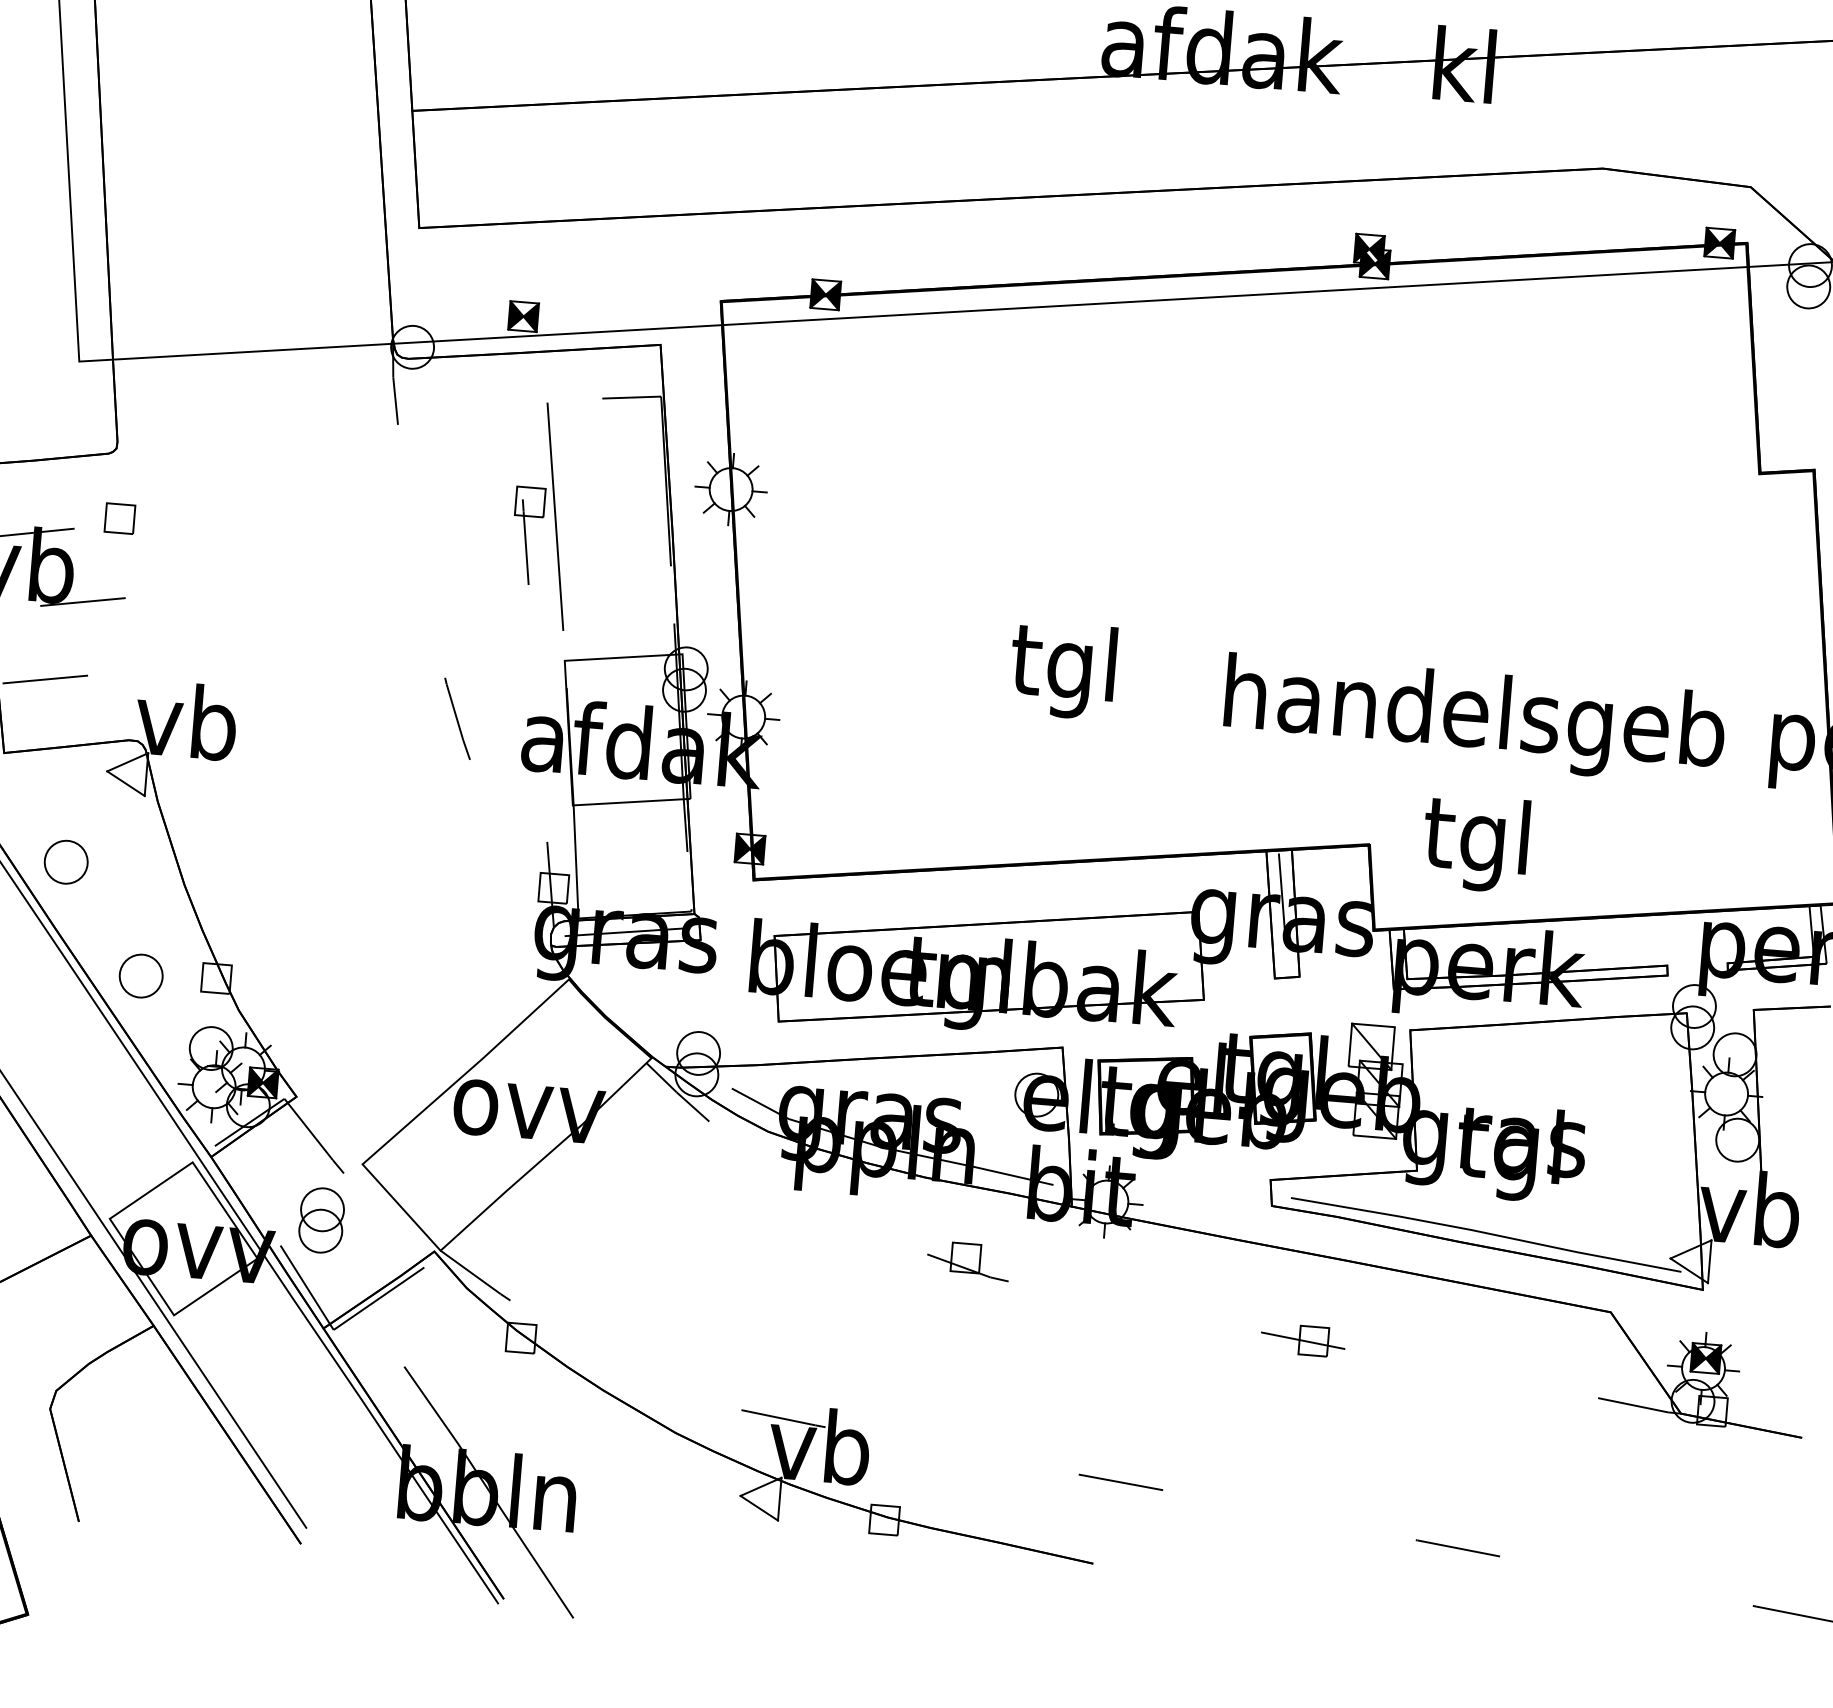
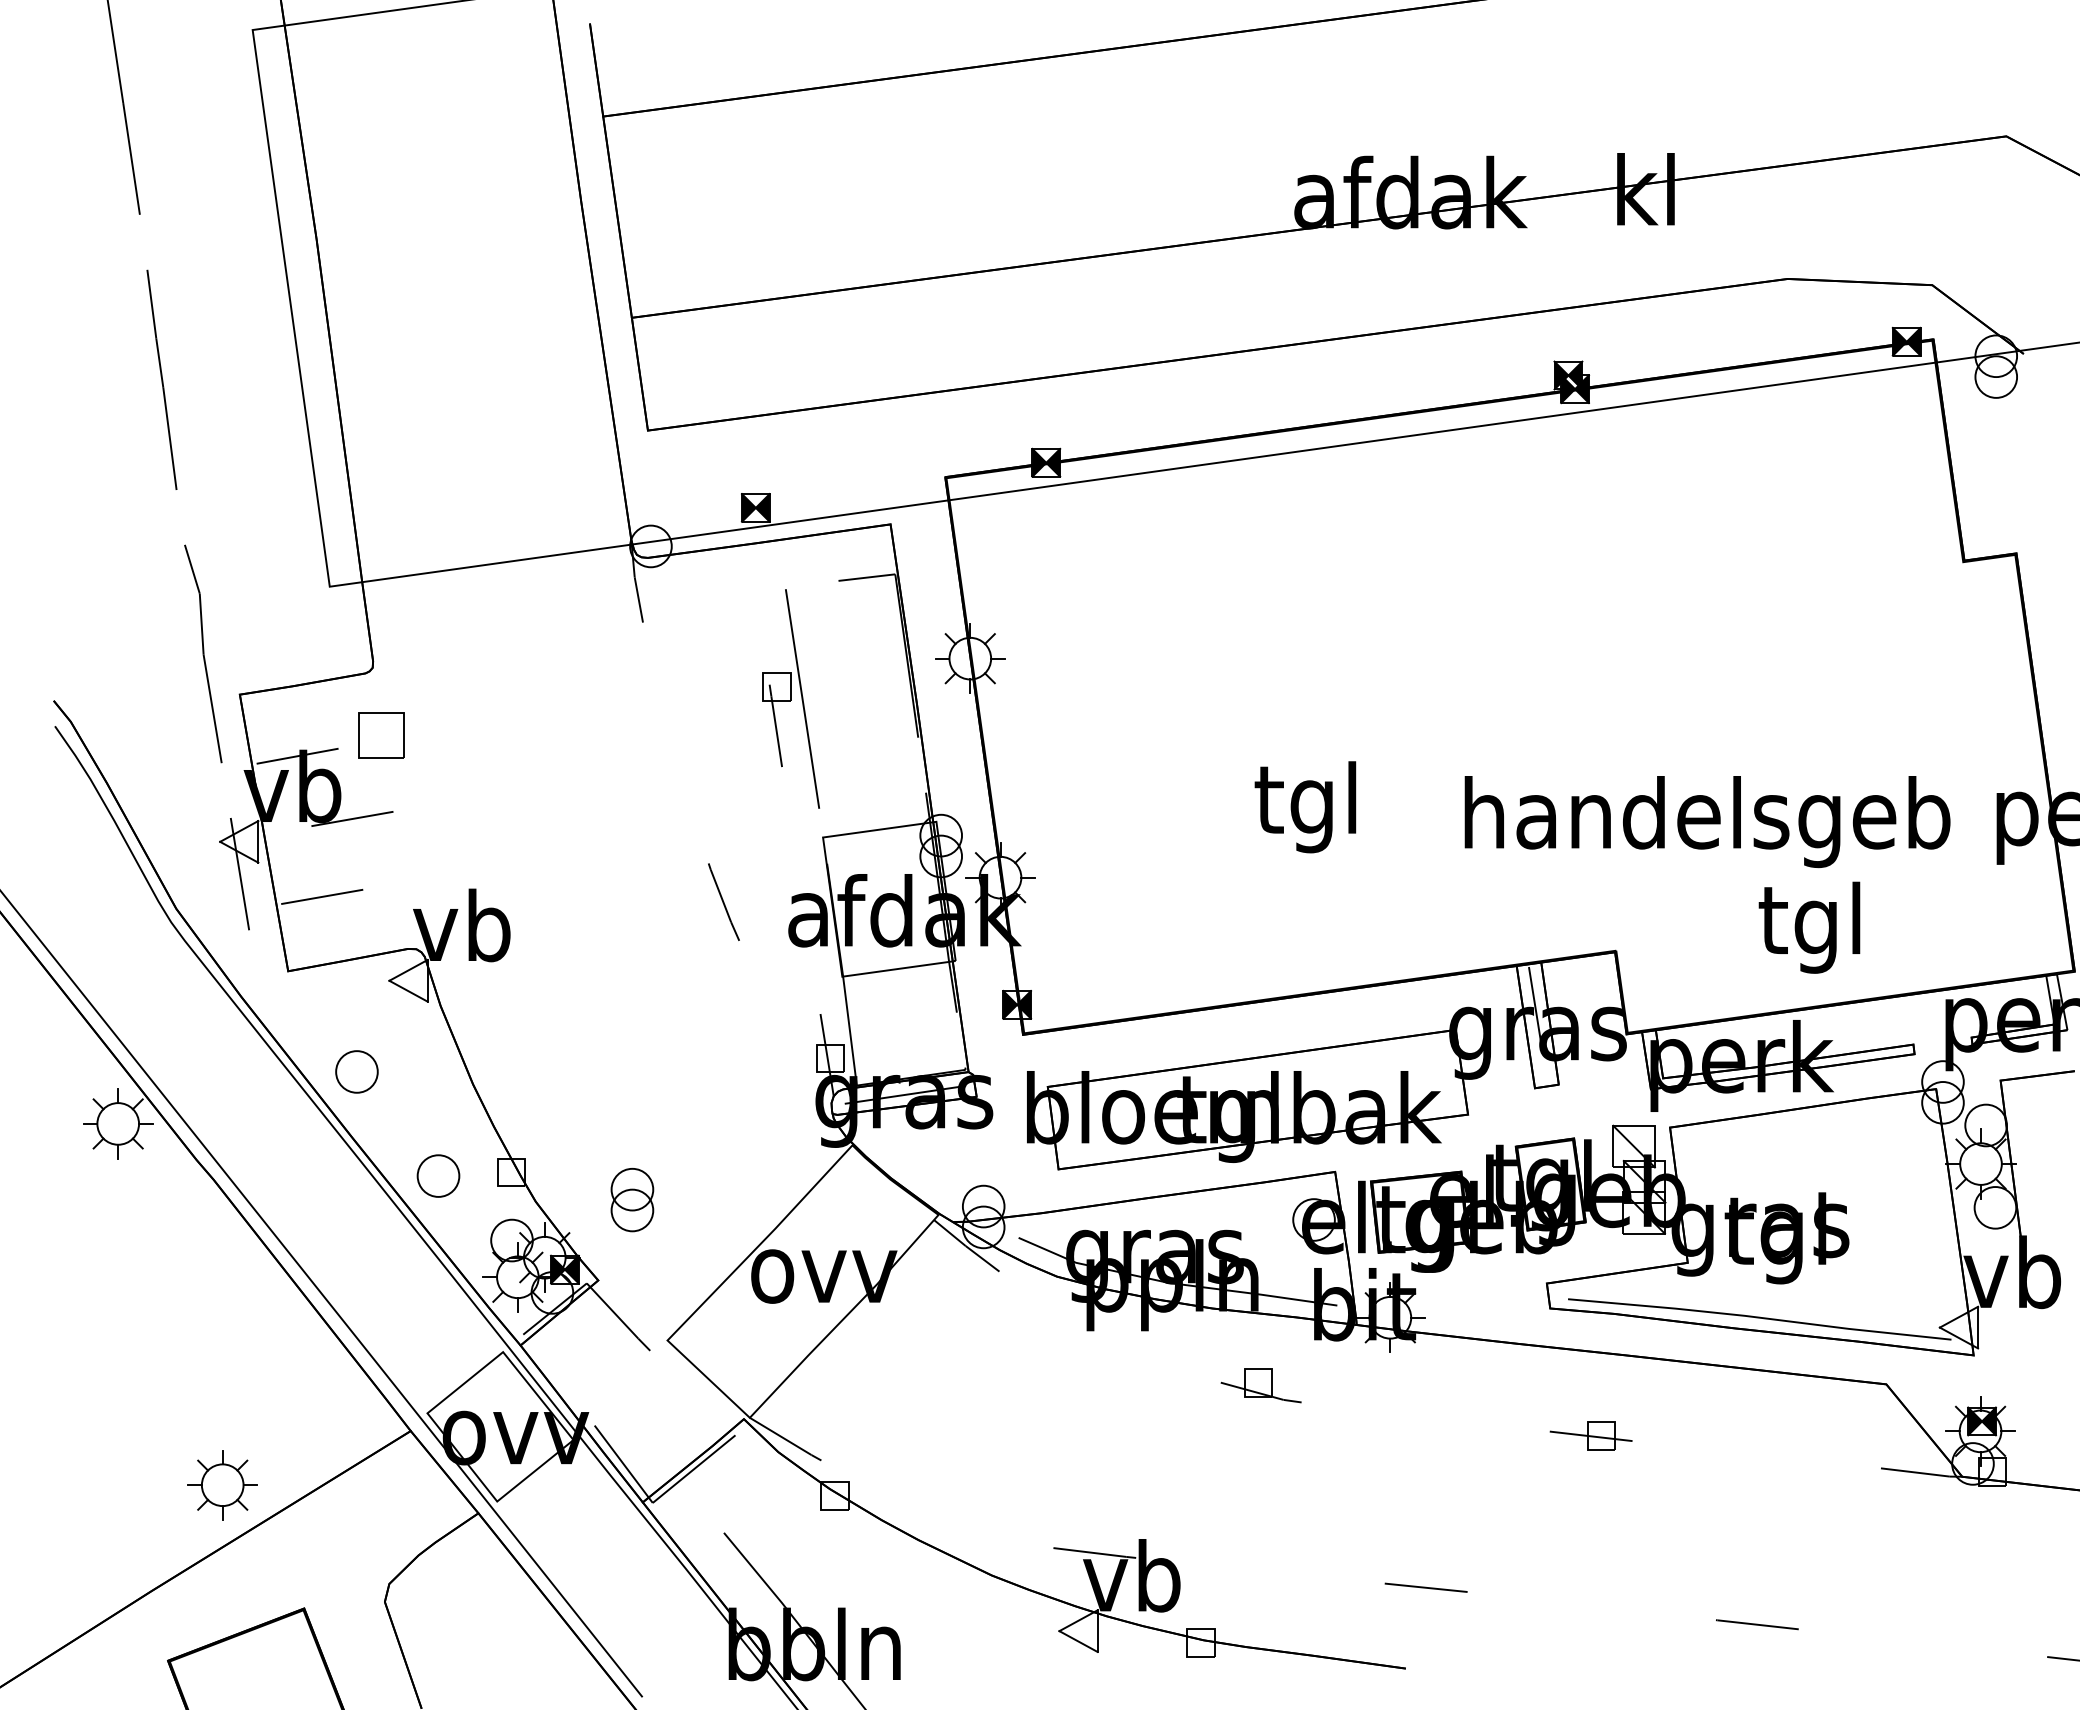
part: (119, 518) -> (381, 735), size x1.6
text: (1475, 843) -> (1809, 927), moved
part: (321, 1220) -> (632, 1200), moved

